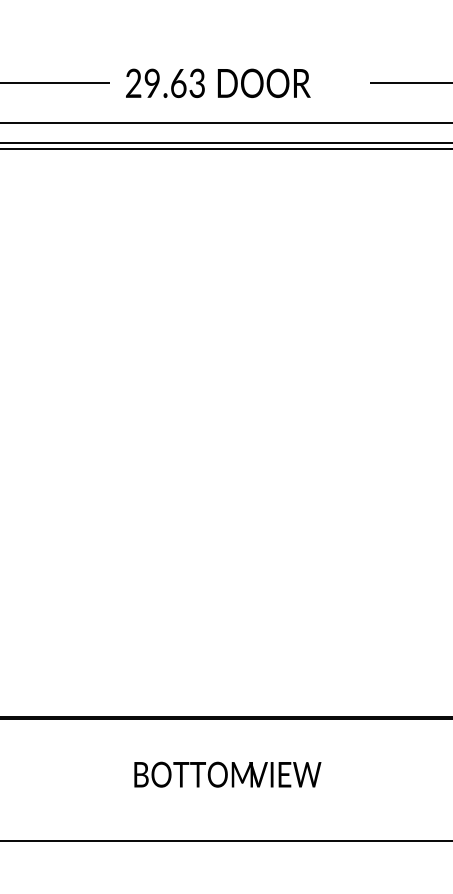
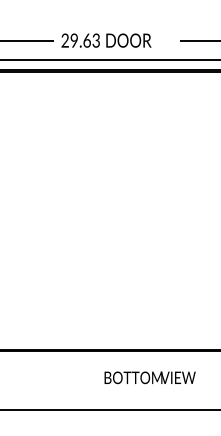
text: (226, 774) -> (149, 377), moved

